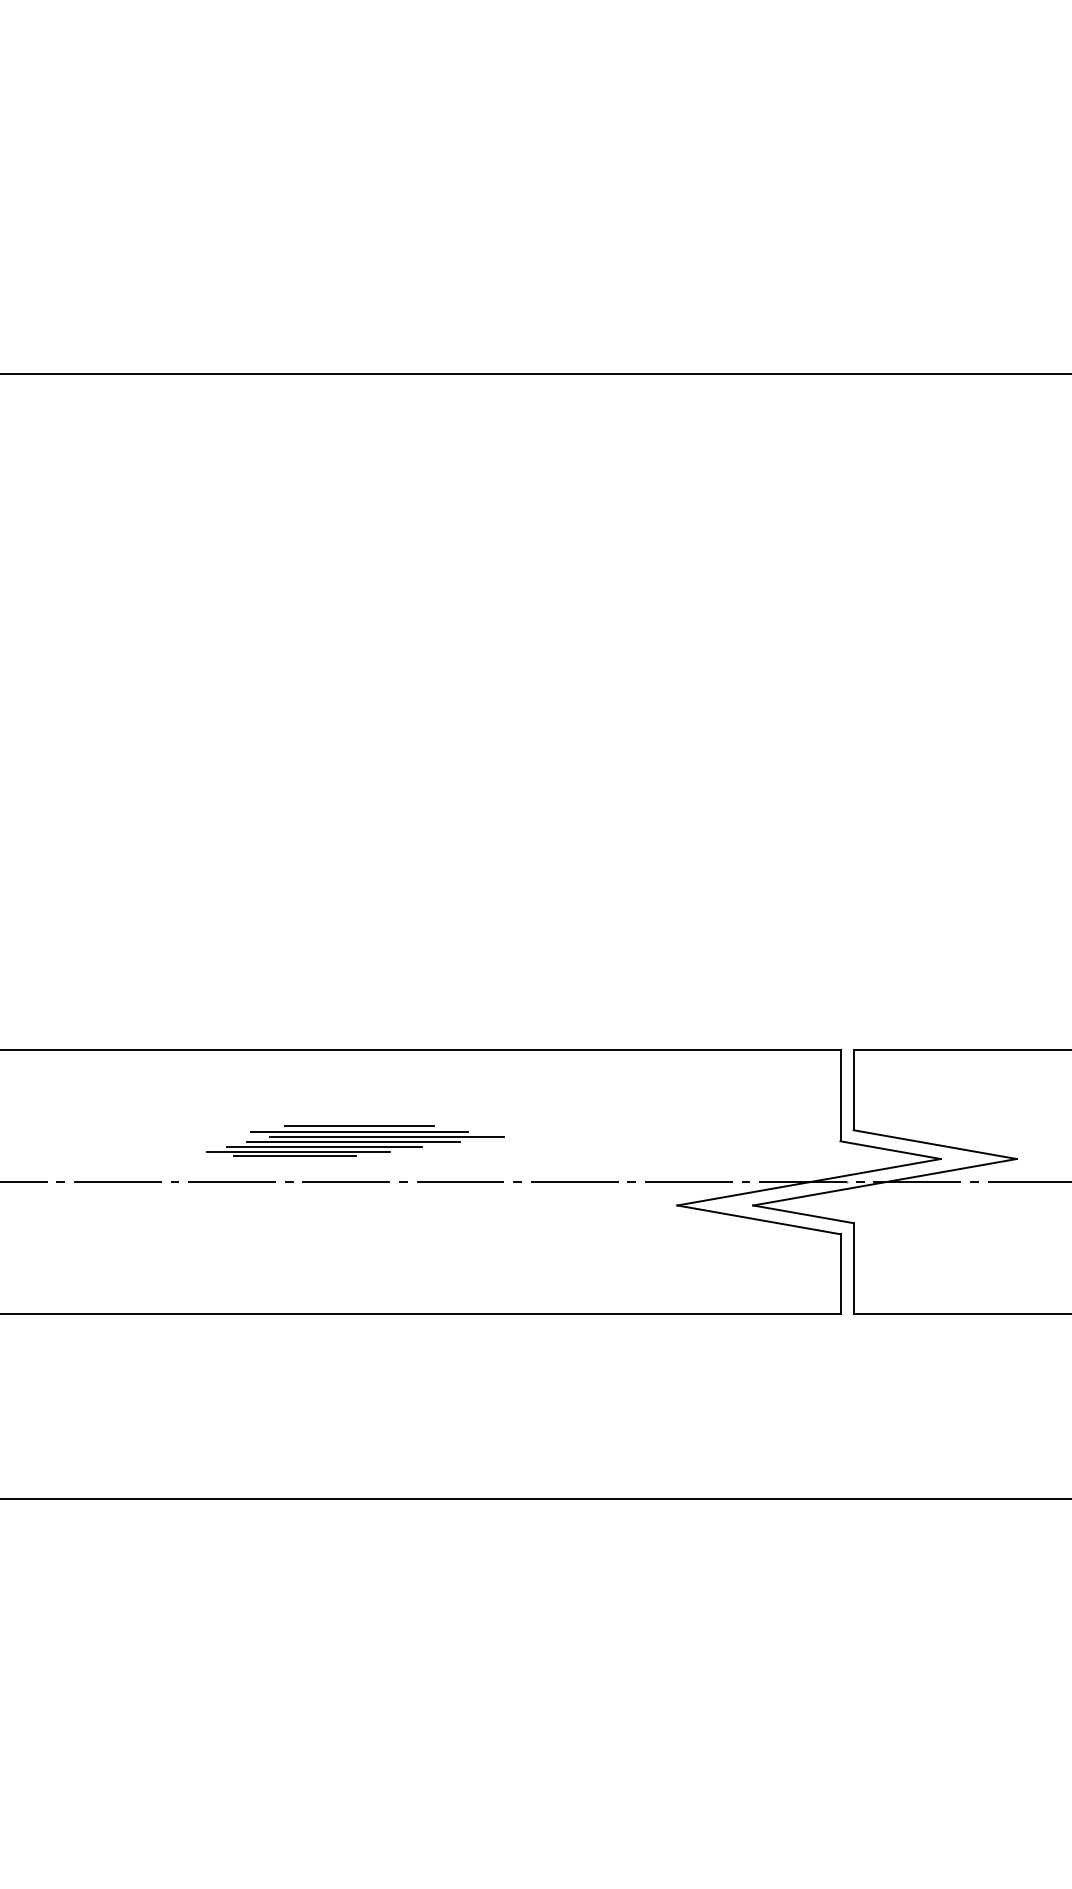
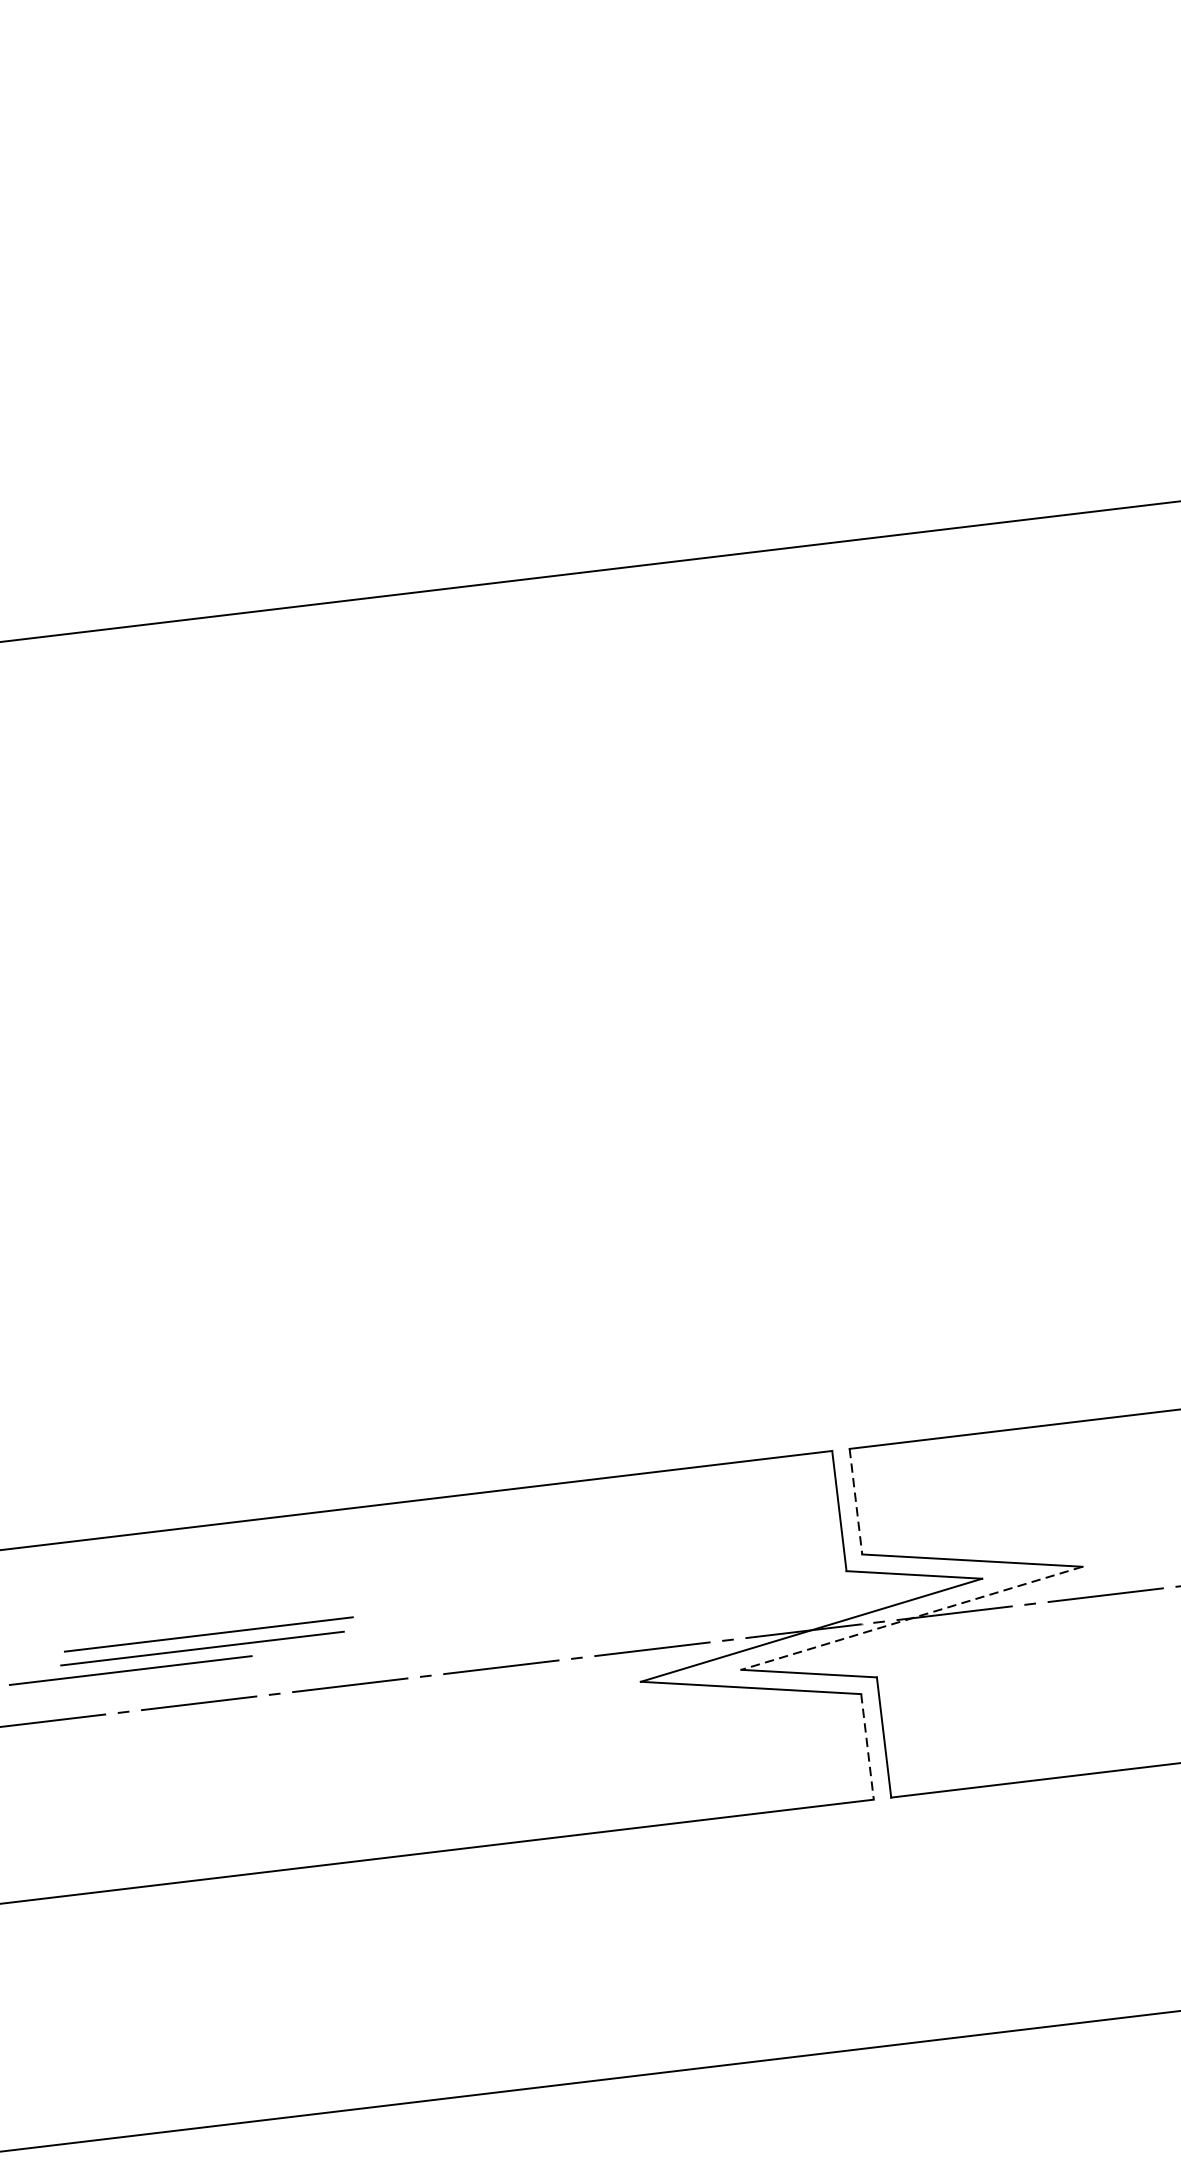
line: (853, 1090) -> (855, 1501), solid -> dashed
line: (358, 1125) -> (206, 1626), removed
line: (386, 1136) -> (245, 1636), removed
line: (323, 1146) -> (163, 1659), removed
line: (294, 1155) -> (126, 1676), removed
line: (885, 1182) -> (912, 1618), solid -> dashed
line: (840, 1274) -> (867, 1747), solid -> dashed

